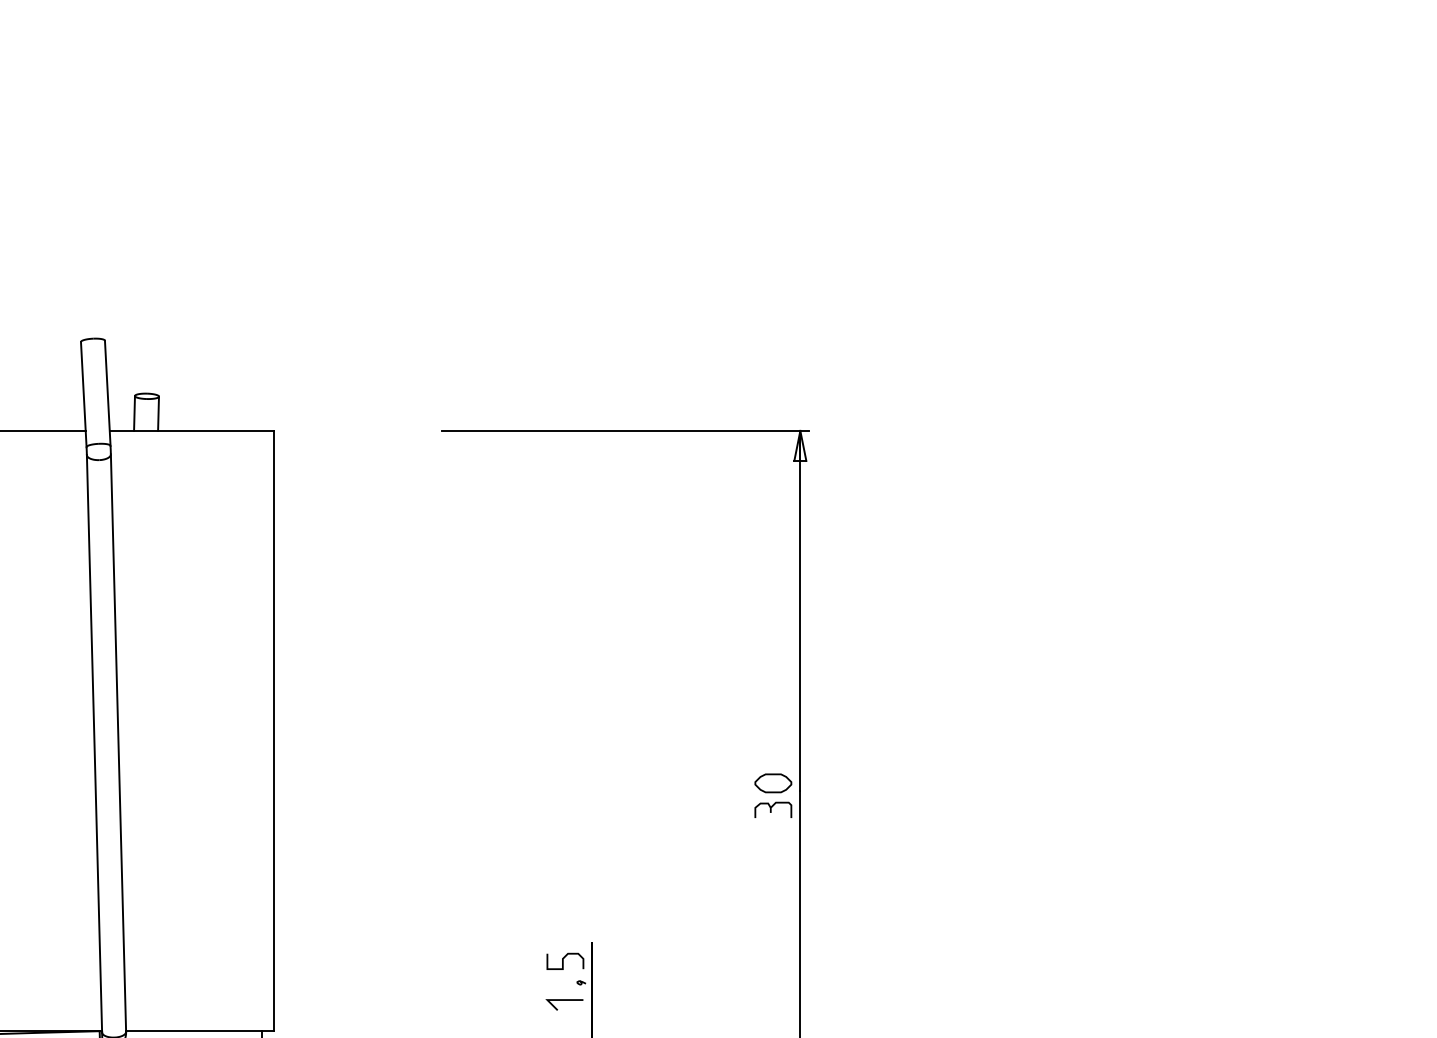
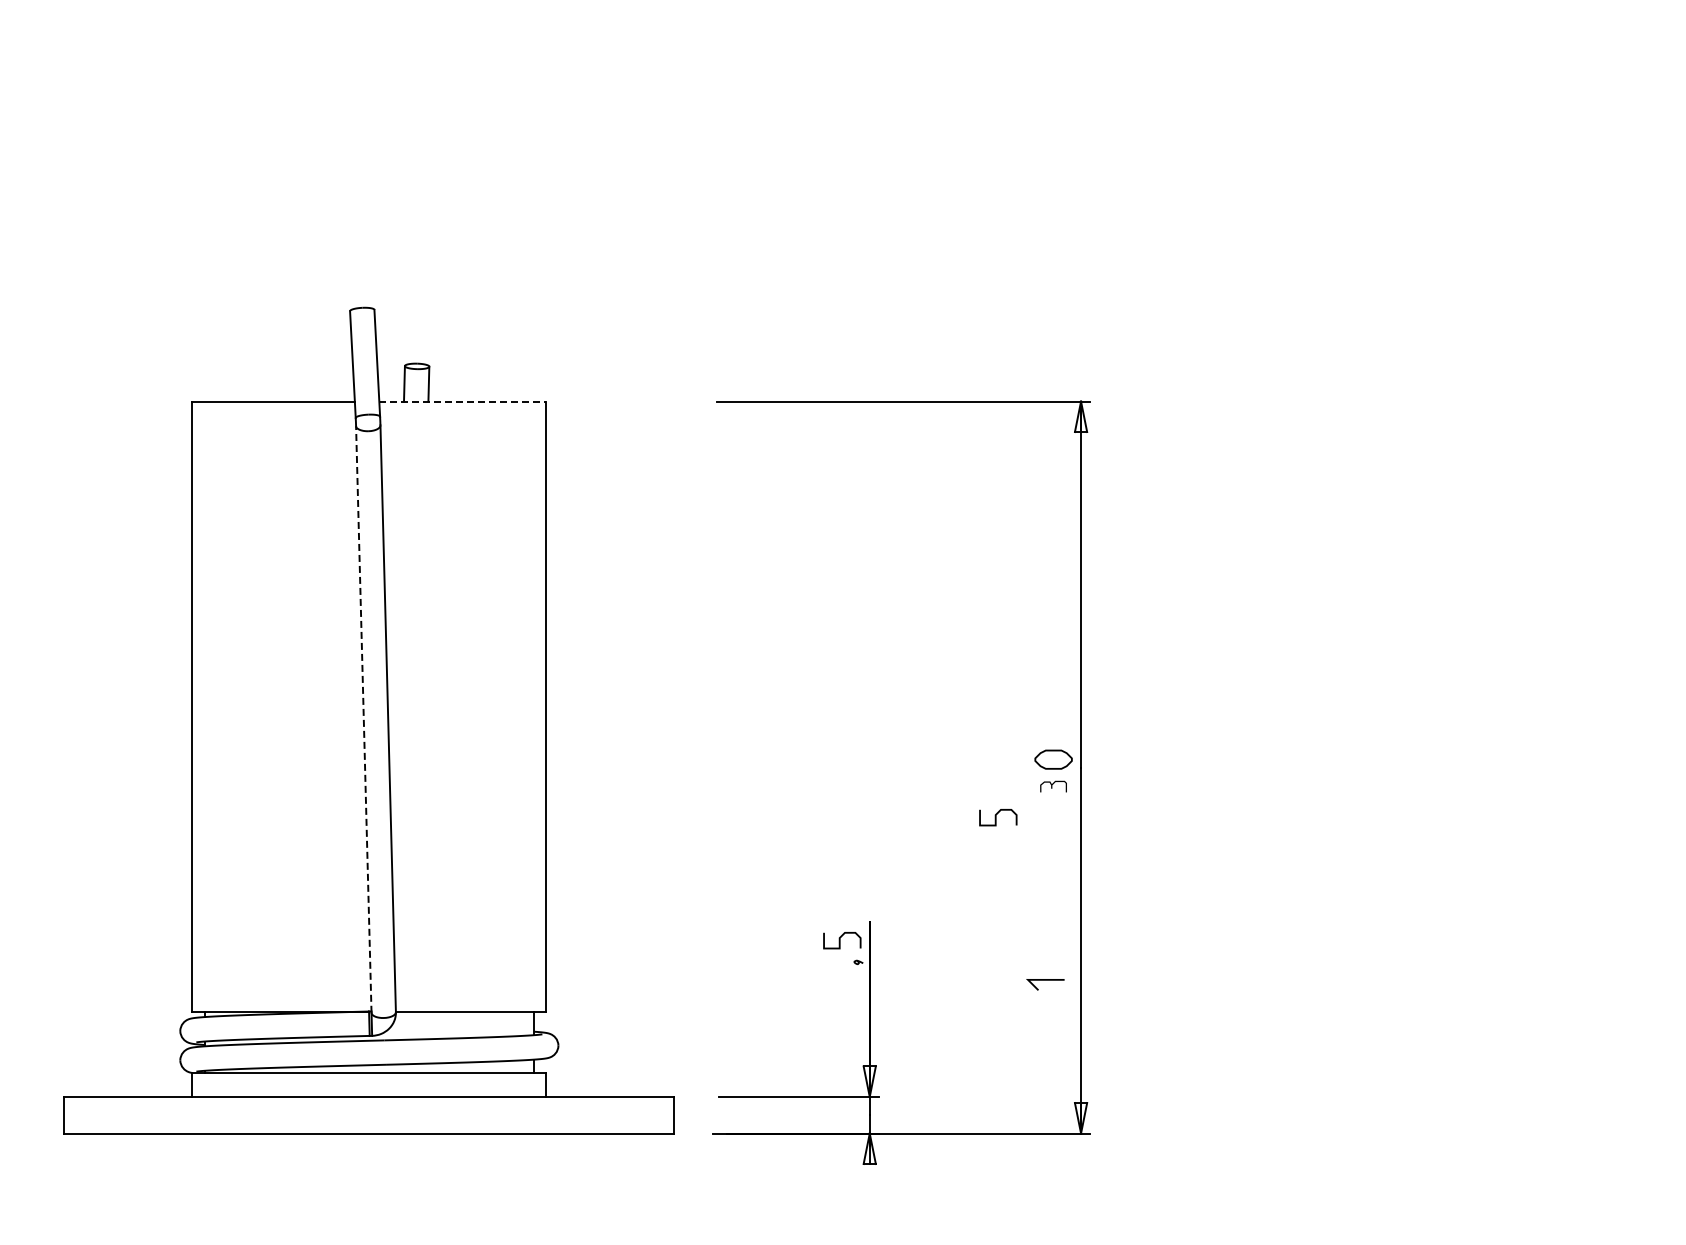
line: (192, 430) -> (463, 401), solid -> dashed
line: (94, 742) -> (363, 718), solid -> dashed
part: (773, 809) -> (1053, 786), size x0.7
curve: (717, 840) -> (996, 817), added
line: (564, 1000) -> (1045, 980), moved

